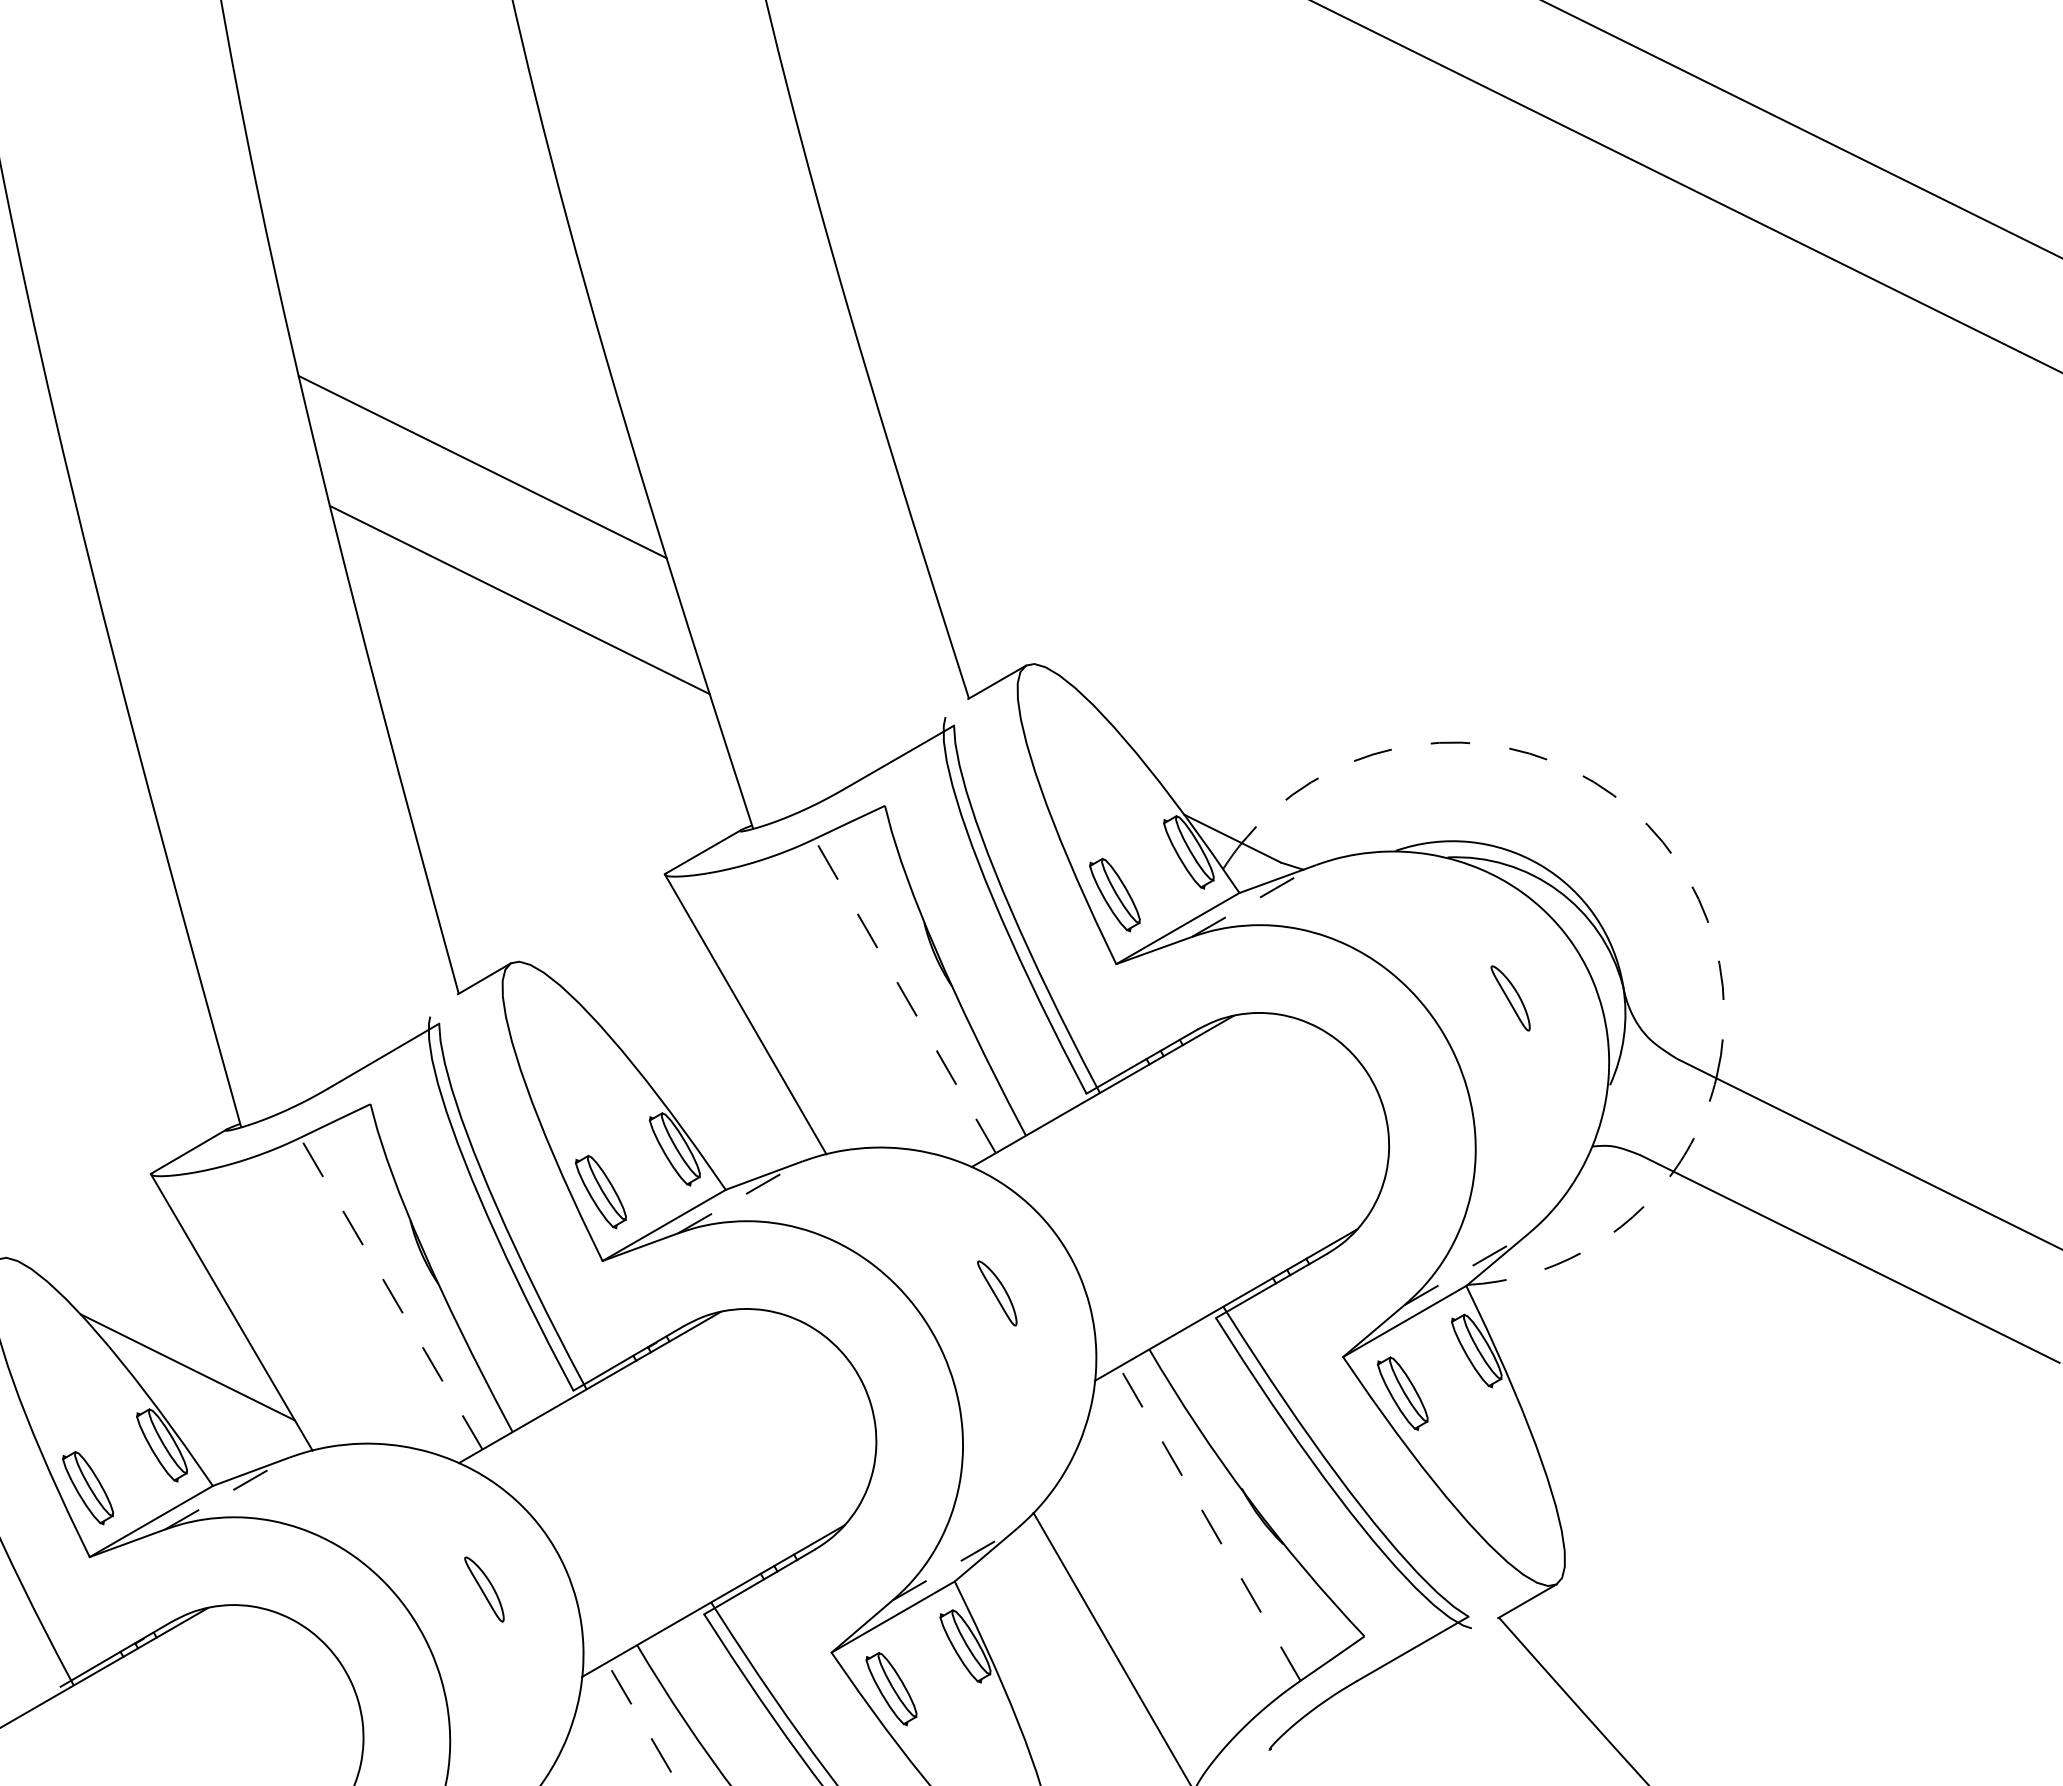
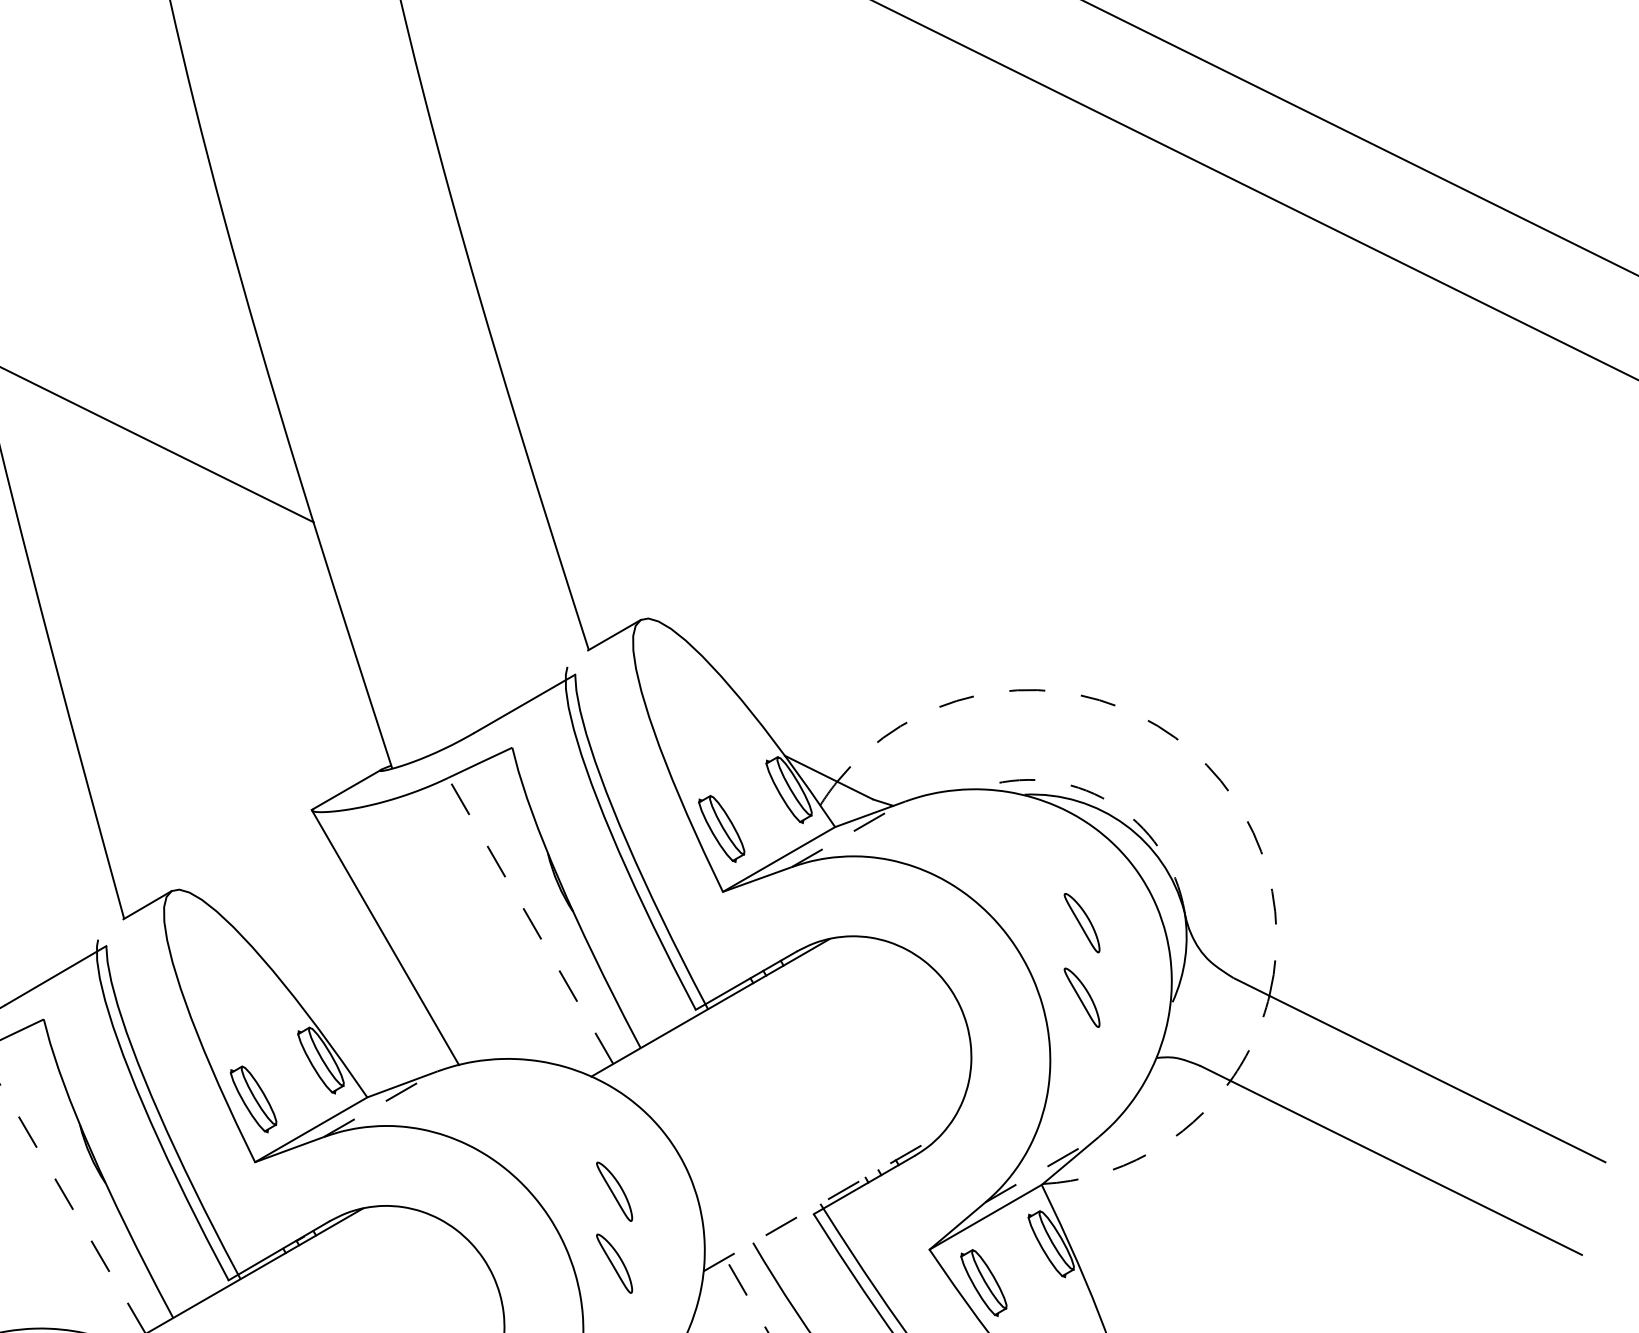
line: (519, 600) -> (179, 560), removed
arc: (1541, 865) -> (1110, 802), solid -> dashed
part: (1510, 1080) -> (1081, 997), added
line: (1226, 1305) -> (823, 1202), solid -> dashed
part: (997, 1372) -> (614, 1263), added

